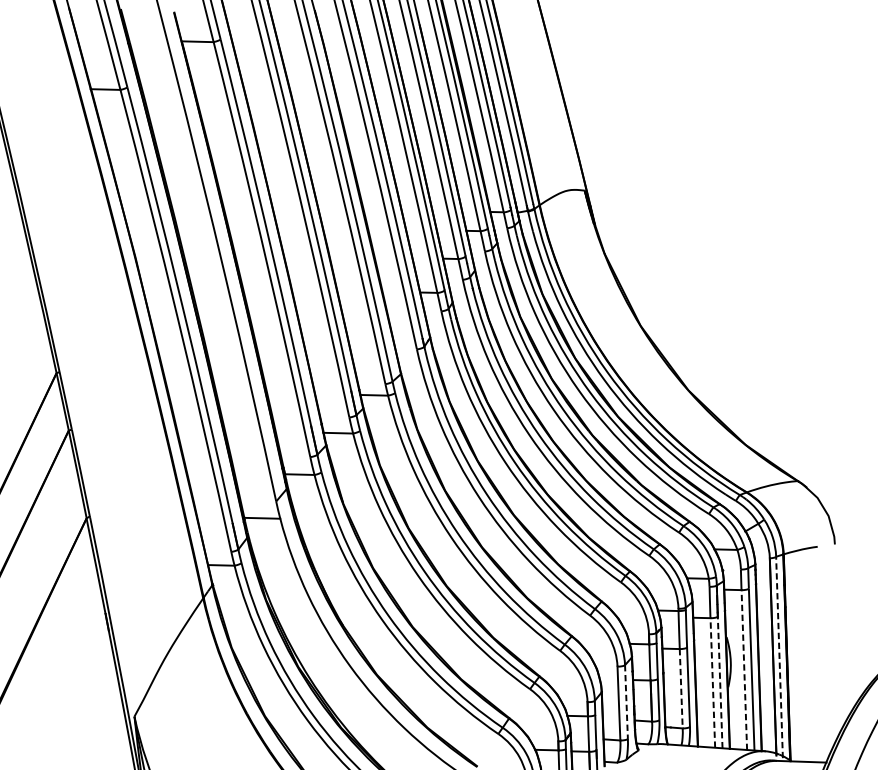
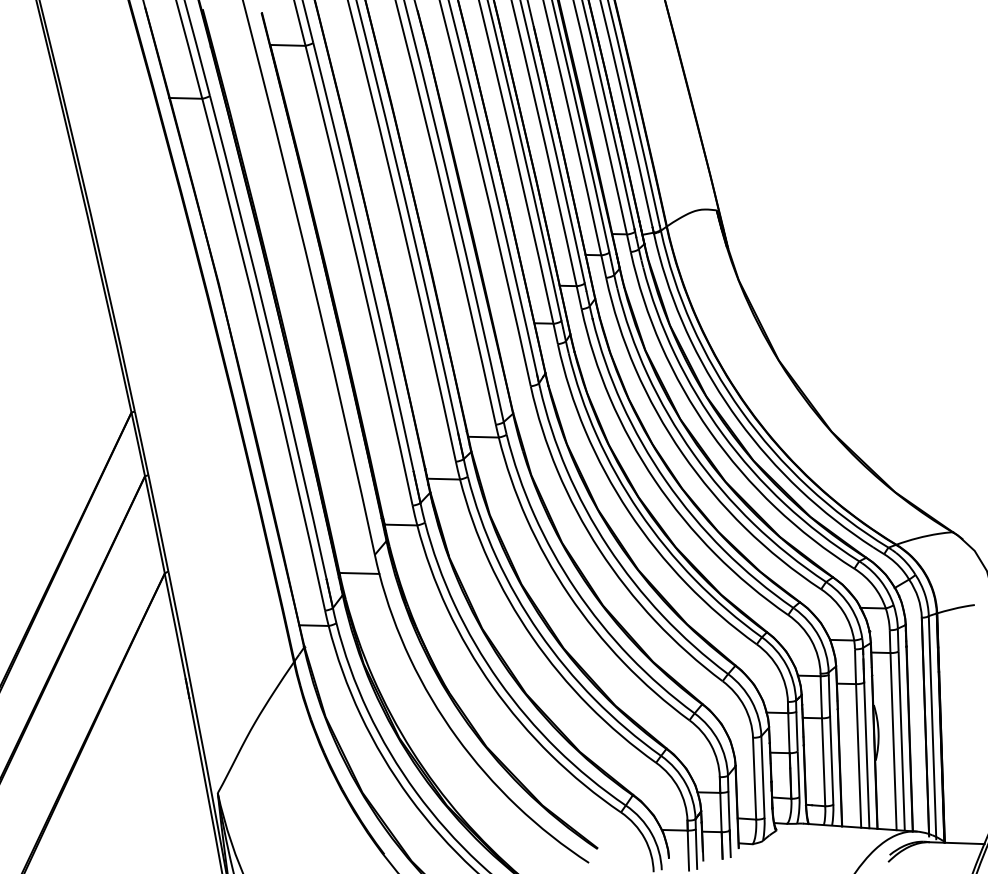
line: (779, 657) -> (932, 727), dashed -> solid
line: (744, 669) -> (893, 741), dashed -> solid
line: (712, 682) -> (858, 755), dashed -> solid
line: (719, 682) -> (866, 755), dashed -> solid
line: (681, 688) -> (823, 762), dashed -> solid
line: (626, 702) -> (762, 777), dashed -> solid

